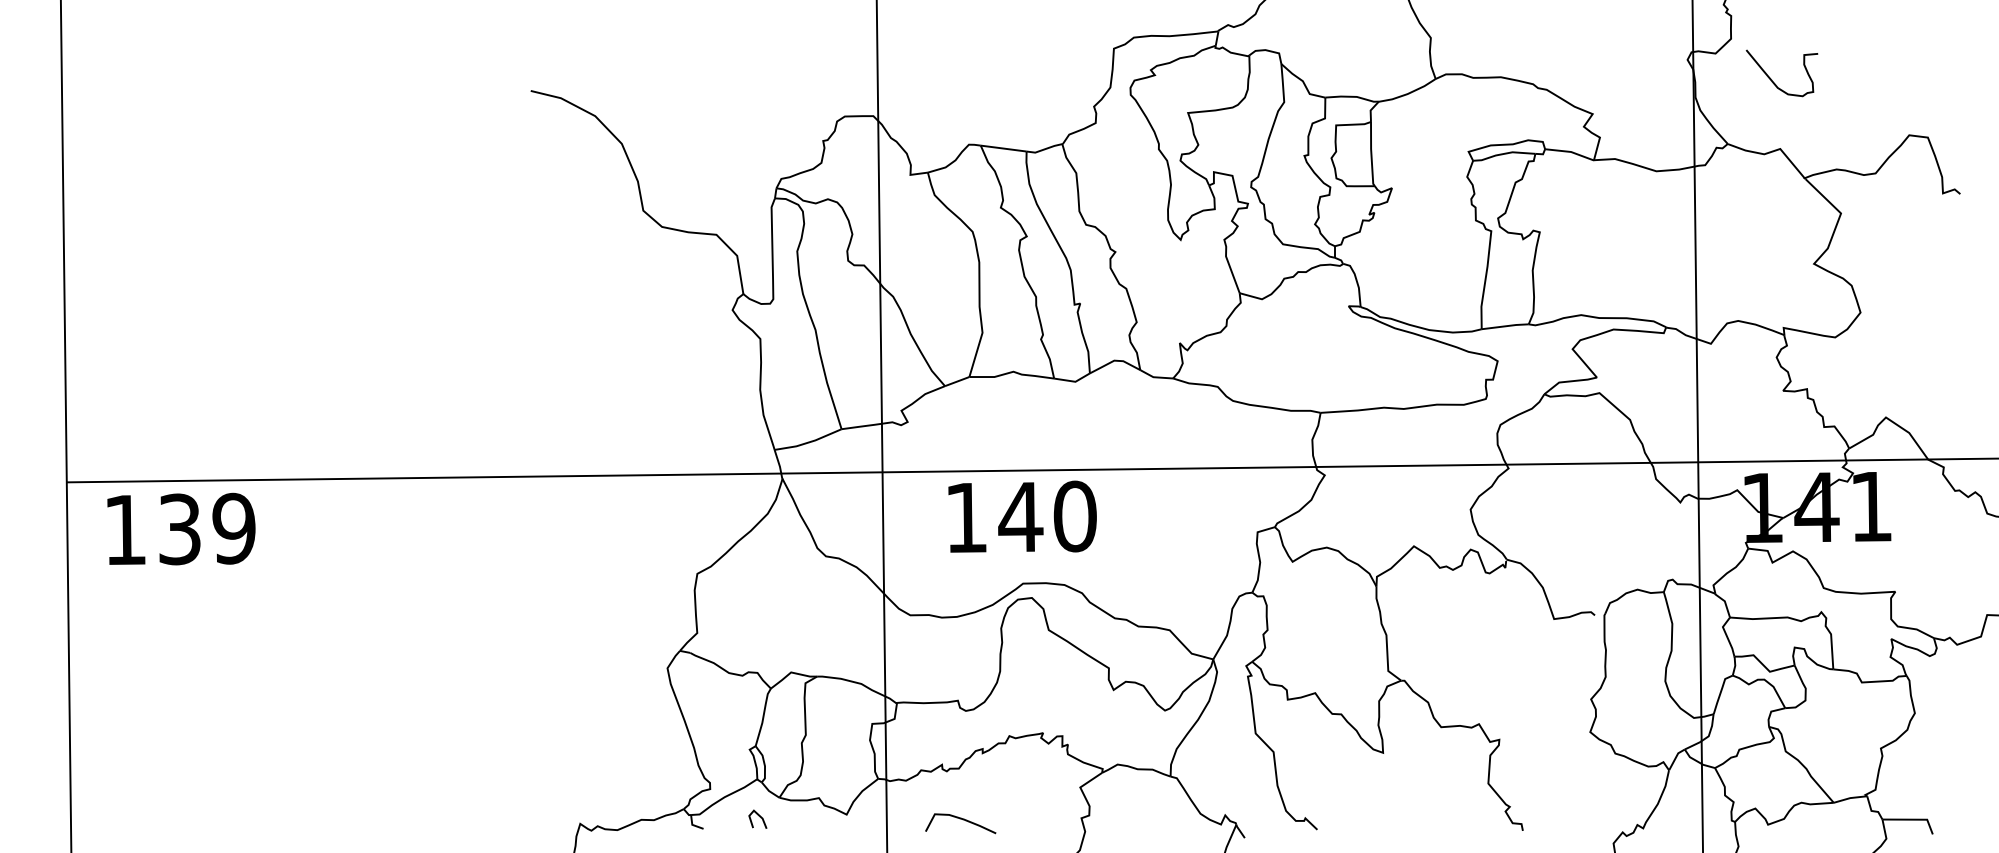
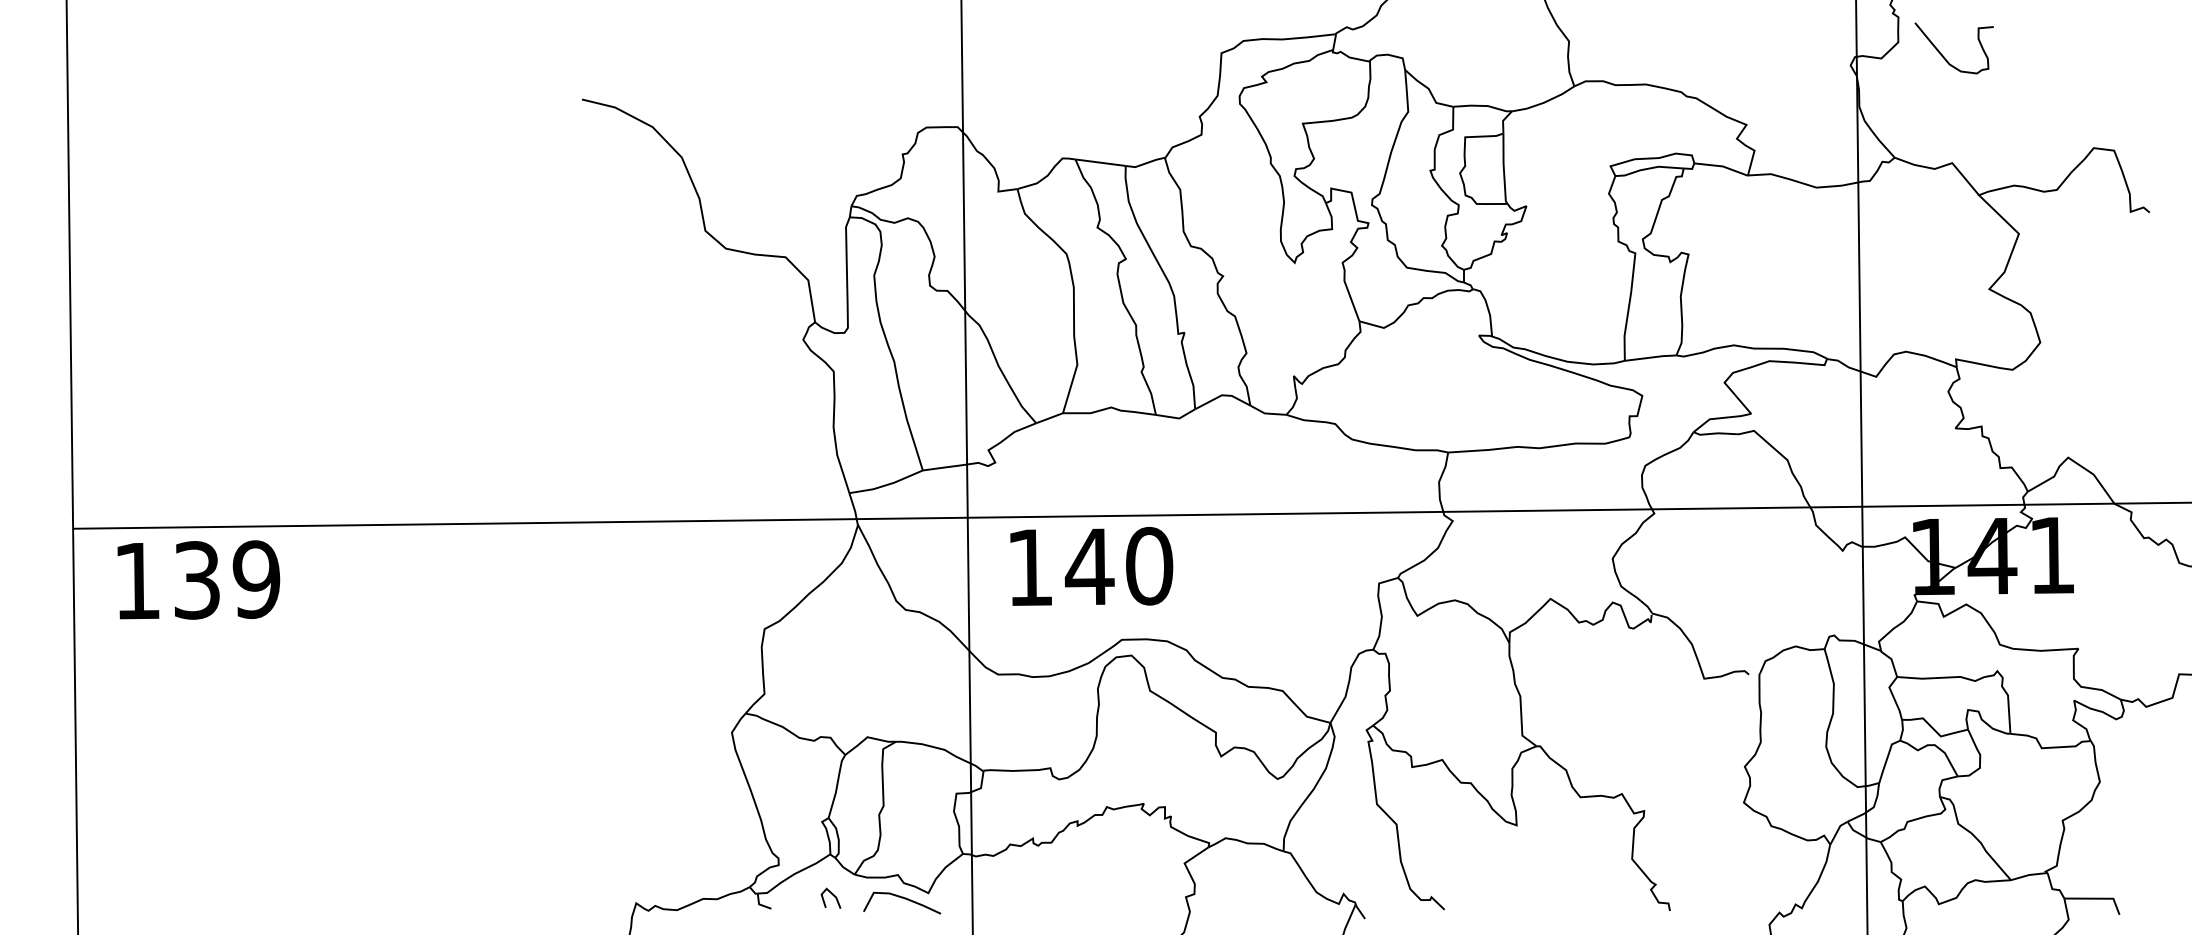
curve: (1771, 78) -> (1942, 54), moved
text: (1022, 516) -> (1091, 566), moved
curve: (960, 819) -> (901, 898), moved

